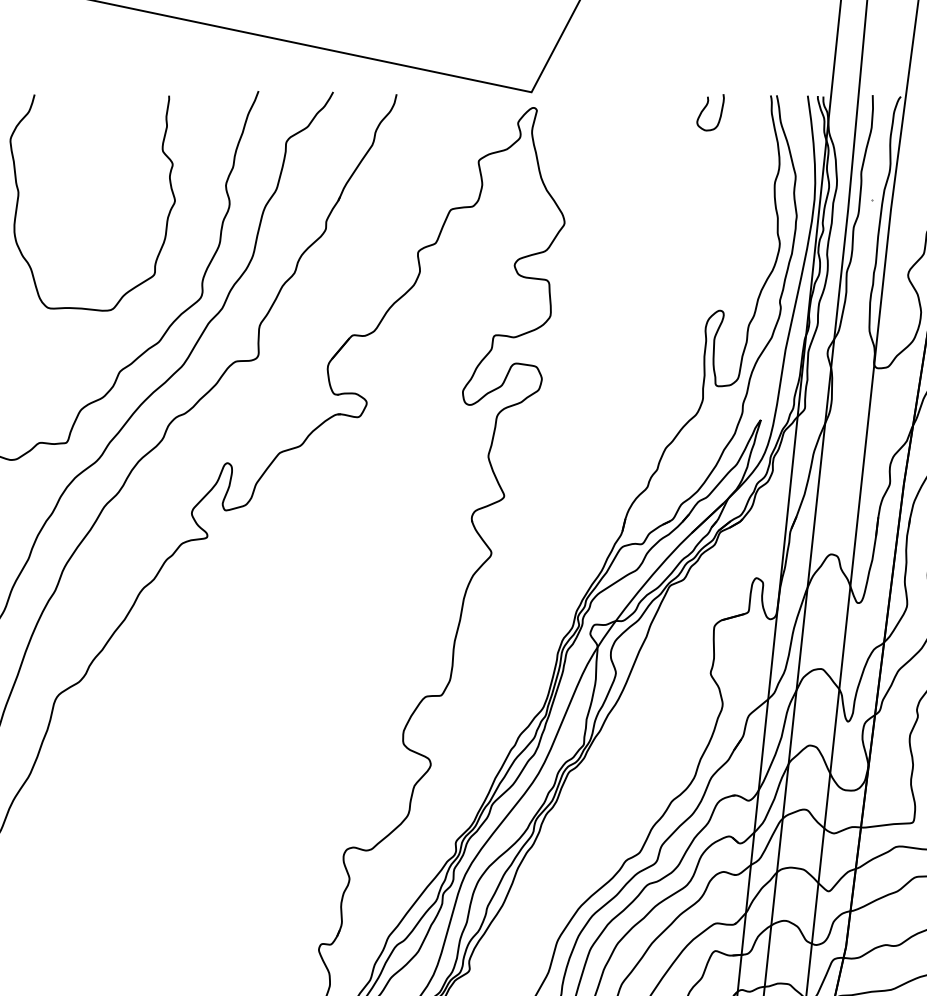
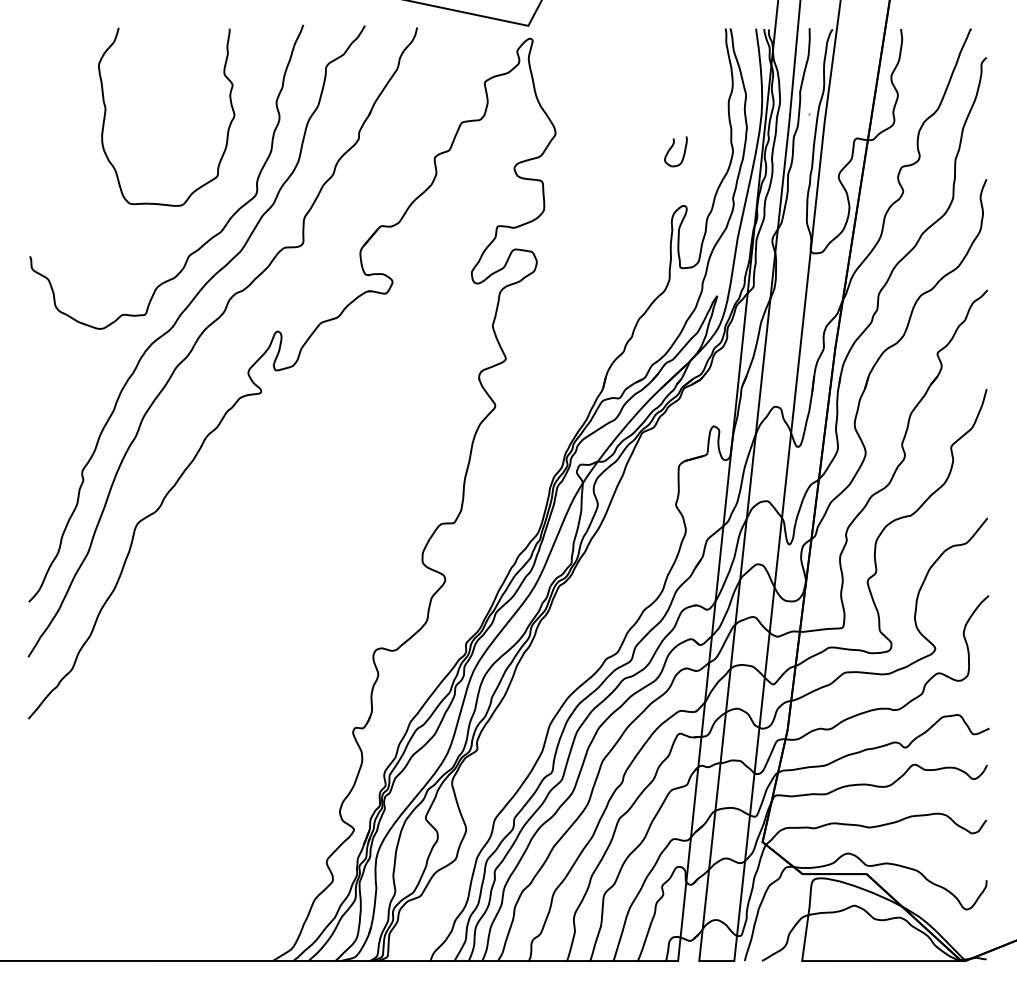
curve: (706, 107) -> (672, 147), moved

